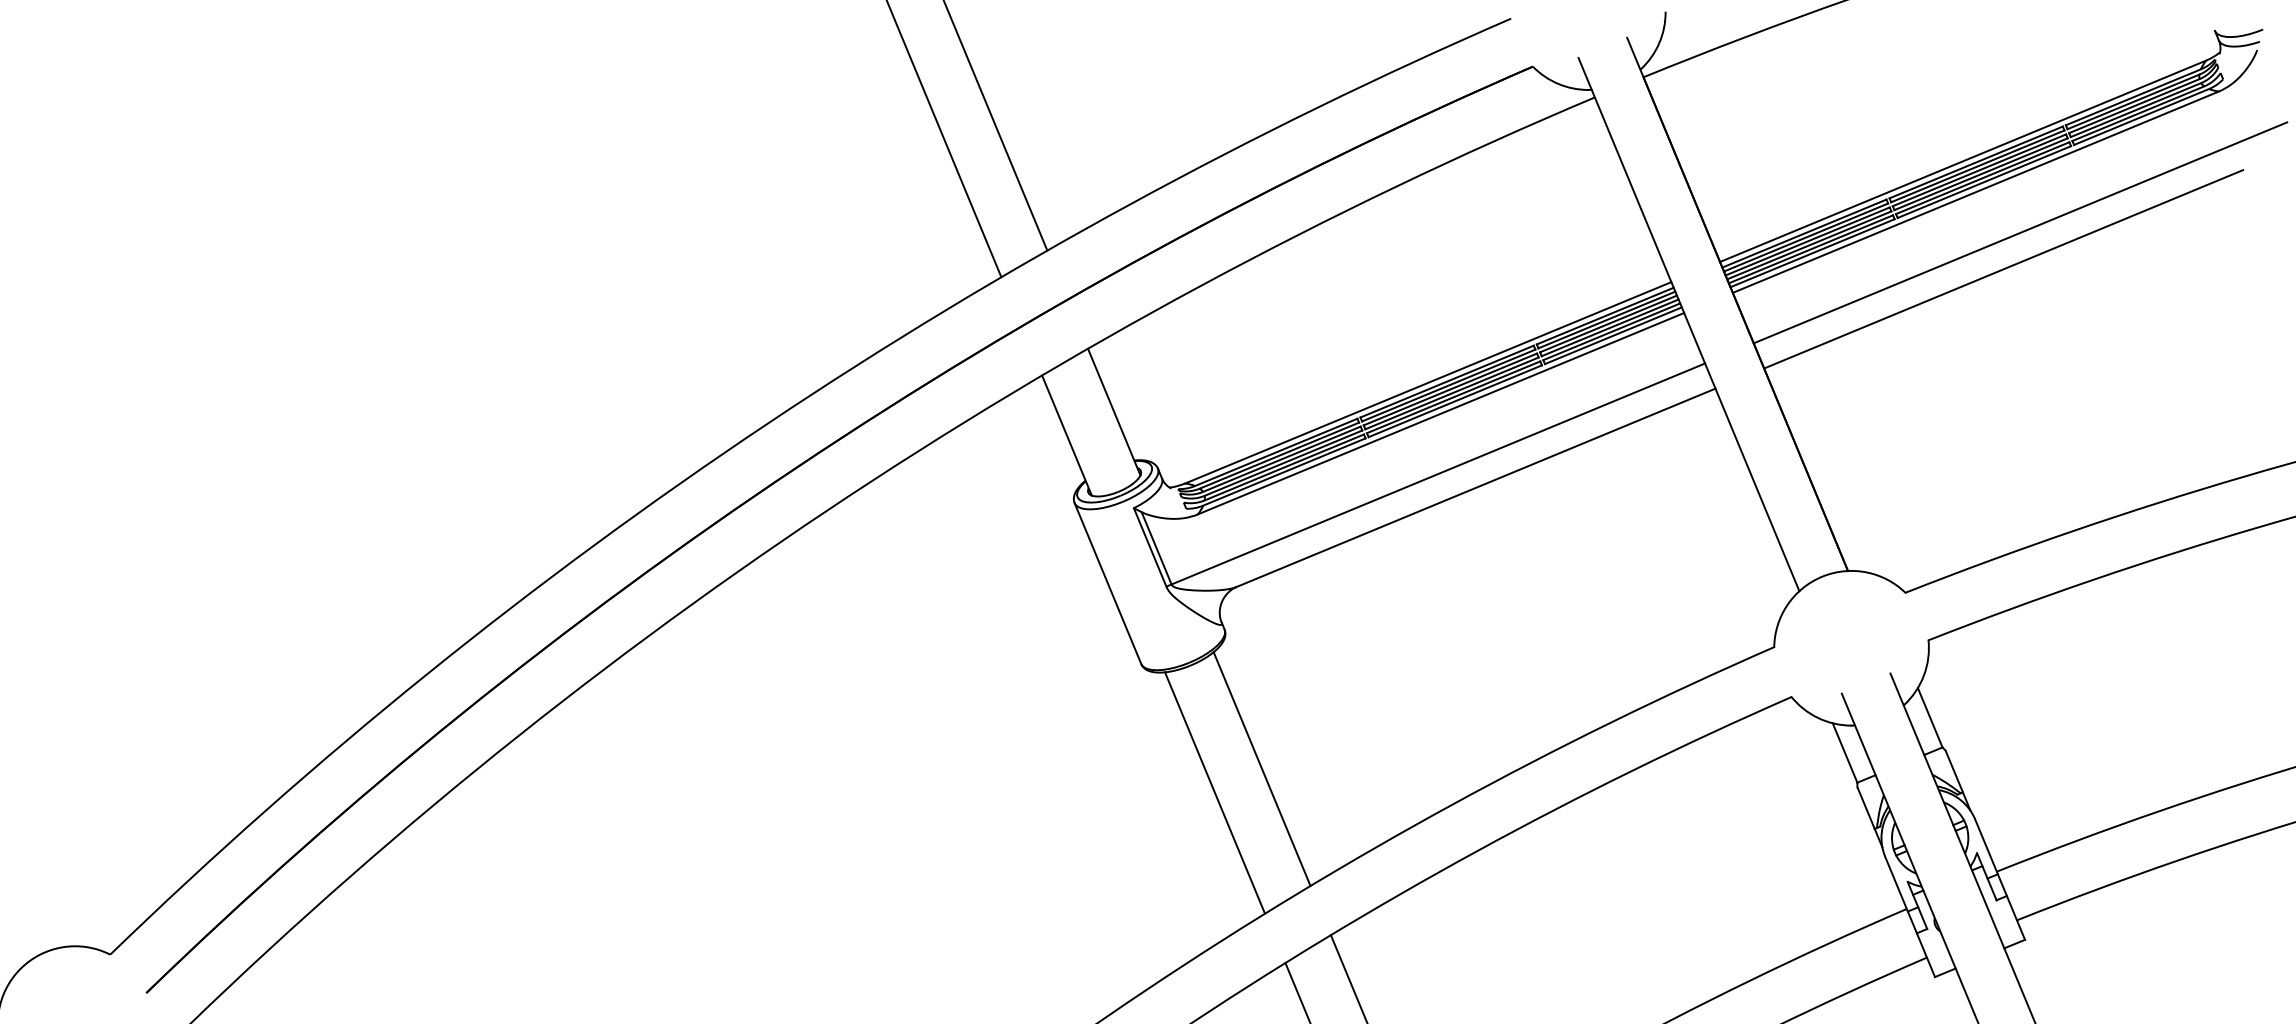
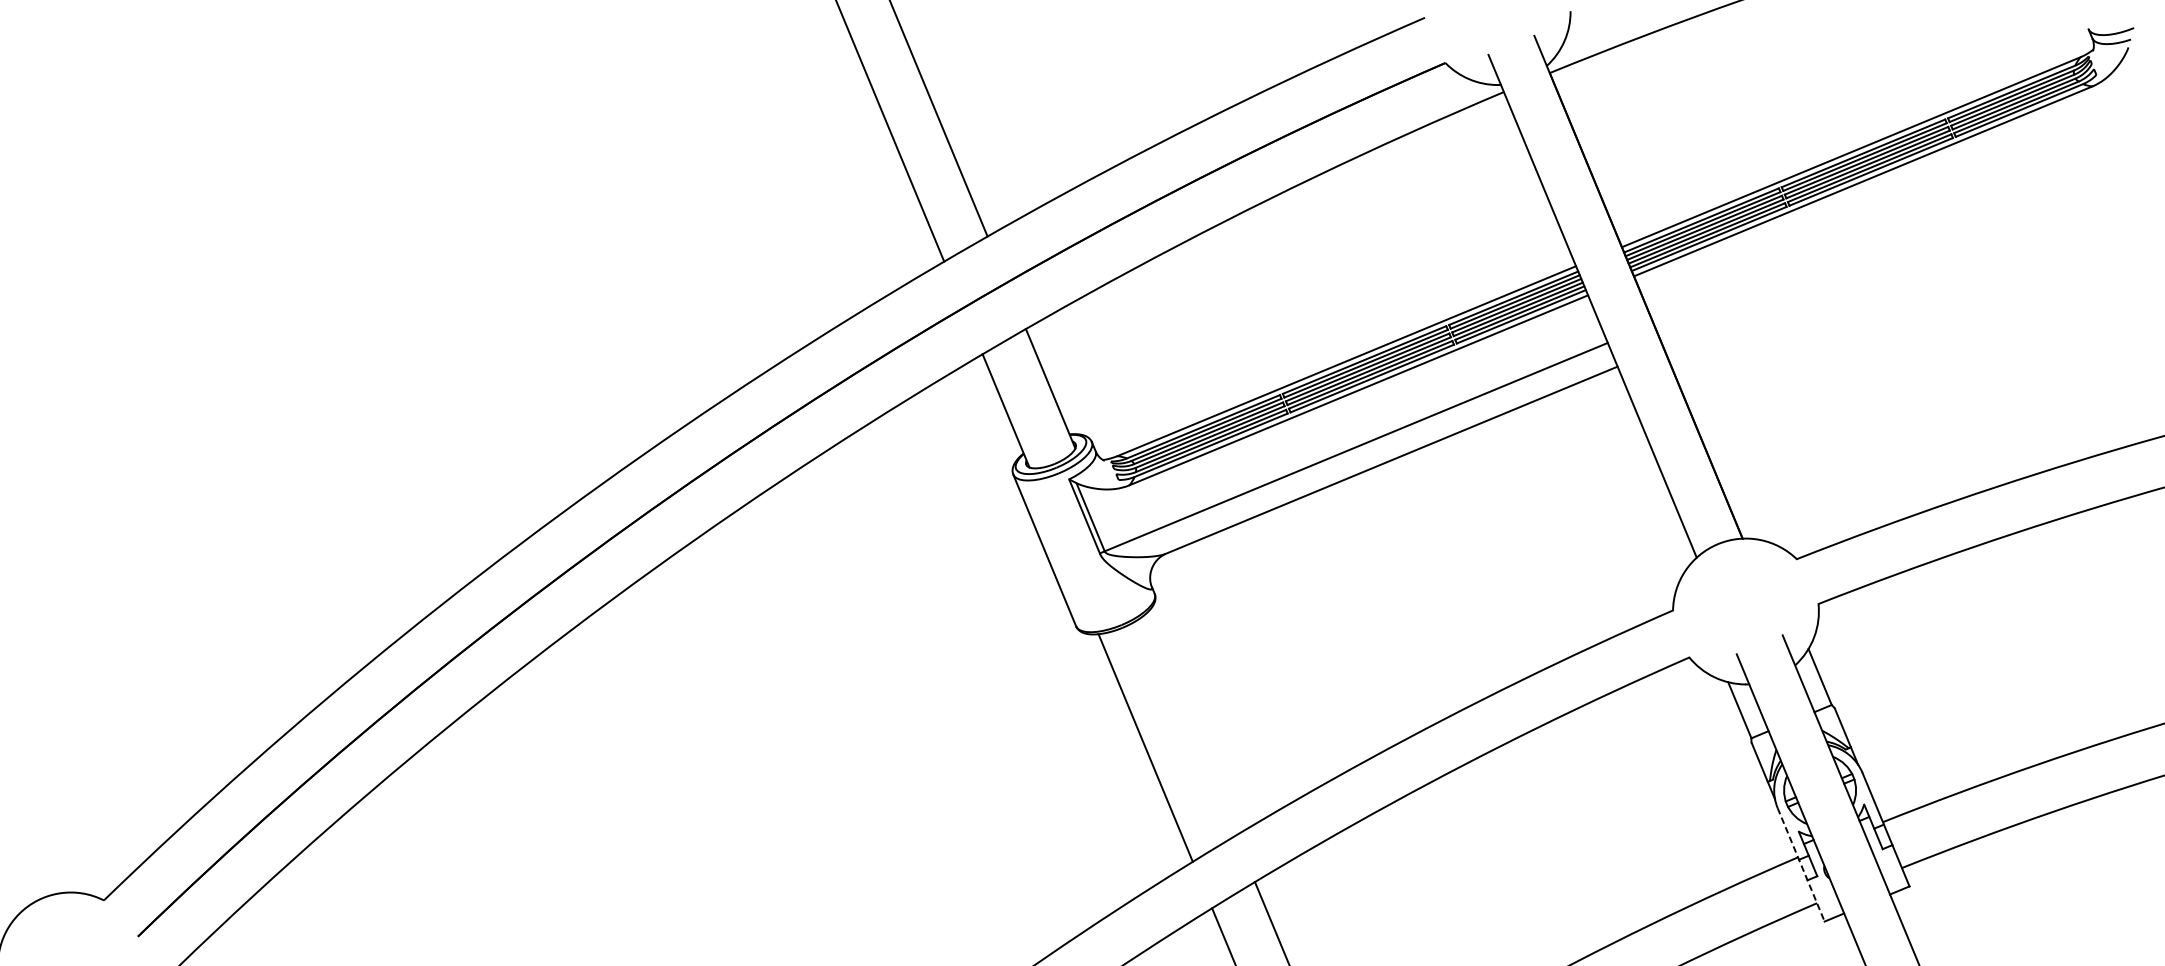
line: (2020, 232) -> (1905, 219), removed
line: (2003, 269) -> (1889, 254), removed
line: (1261, 768) -> (1189, 724), removed
line: (1910, 917) -> (1801, 865), solid -> dashed

